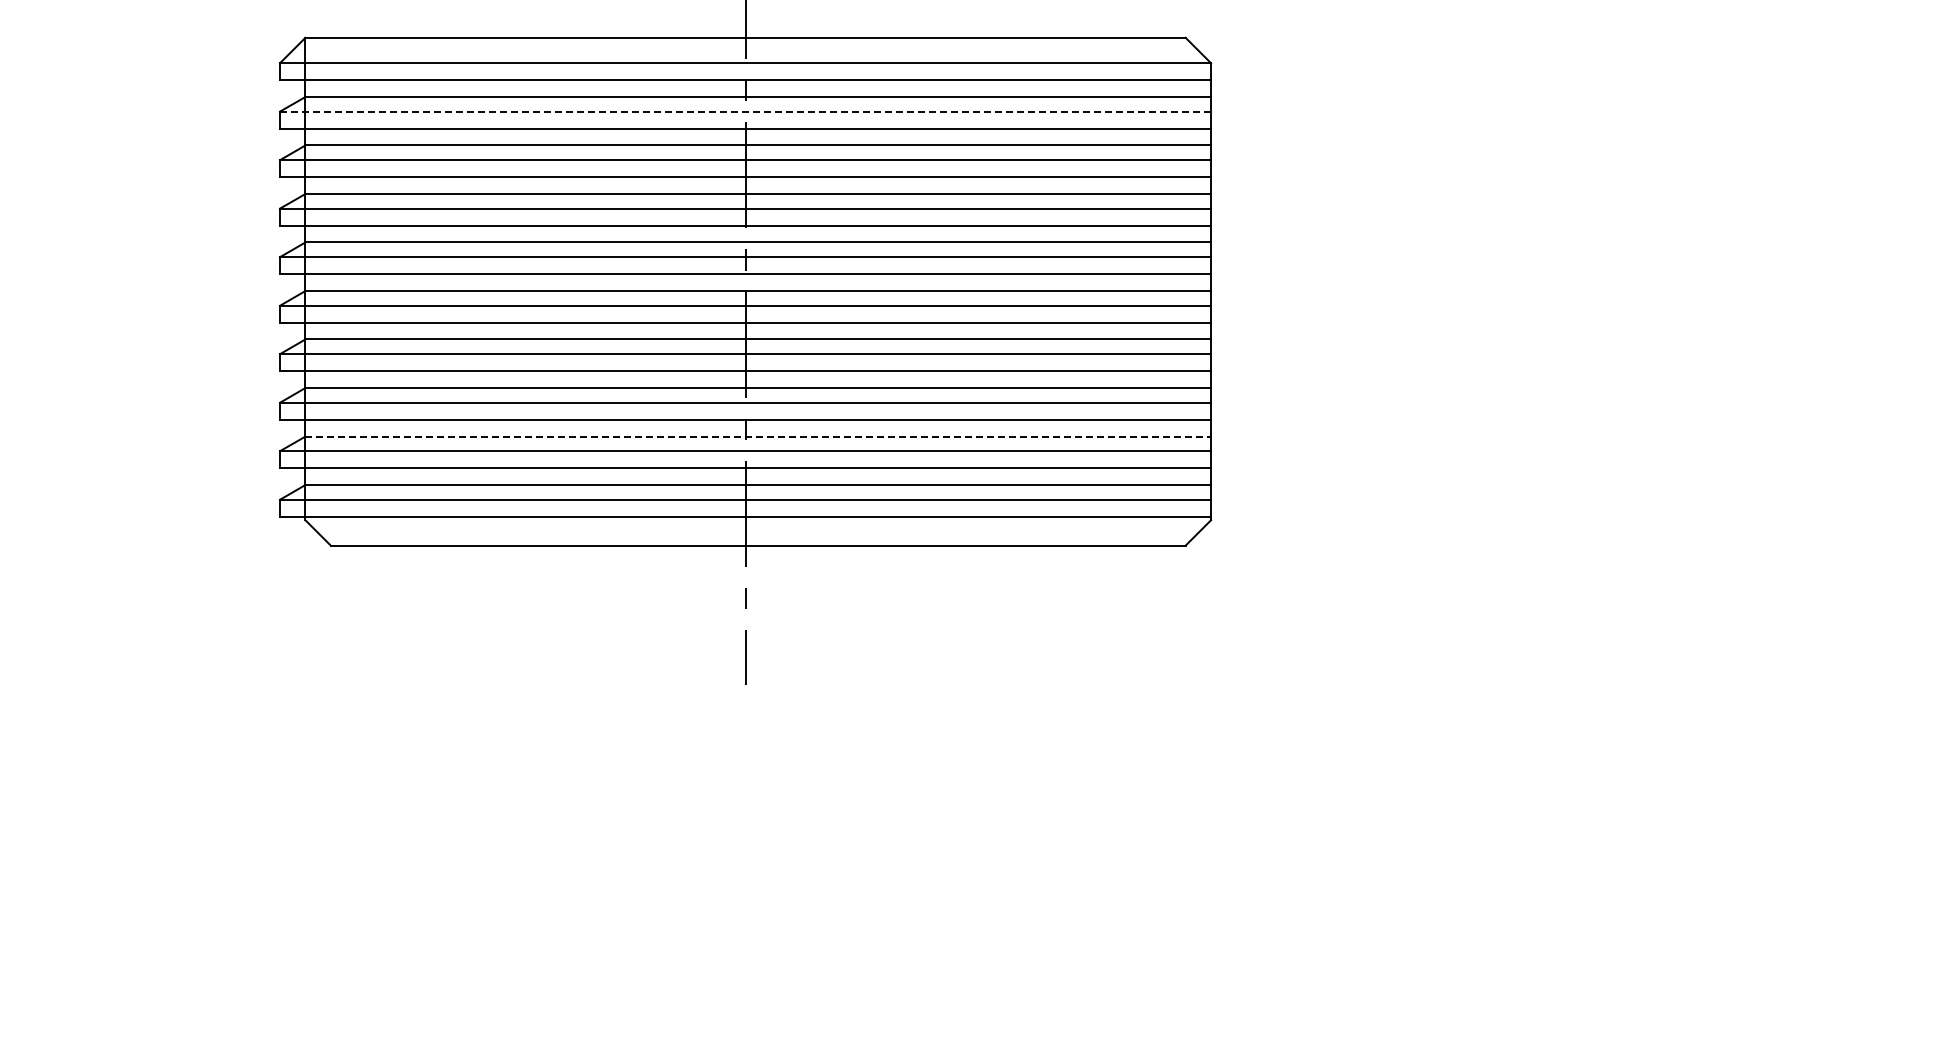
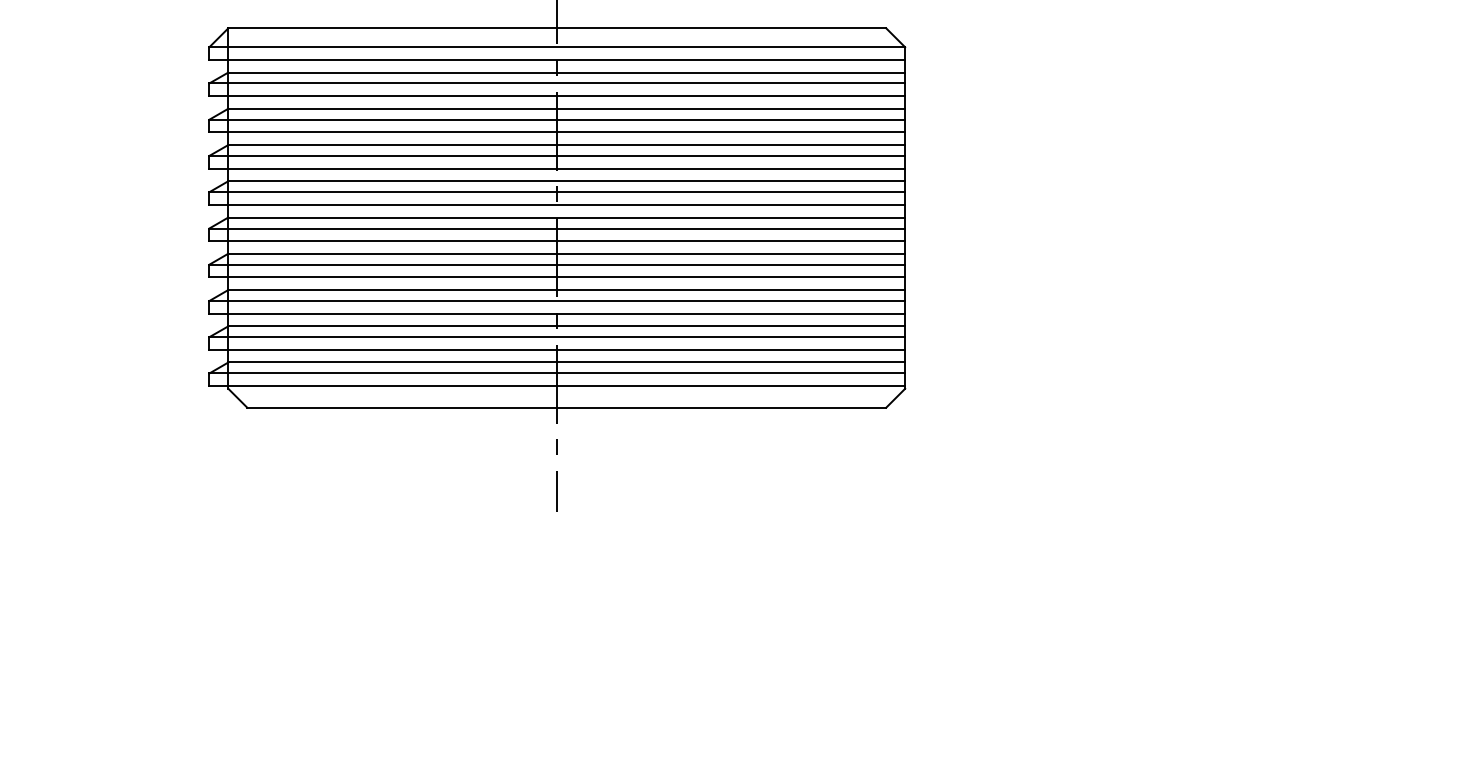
line: (745, 111) -> (557, 83), dashed -> solid
line: (758, 436) -> (566, 326), dashed -> solid

